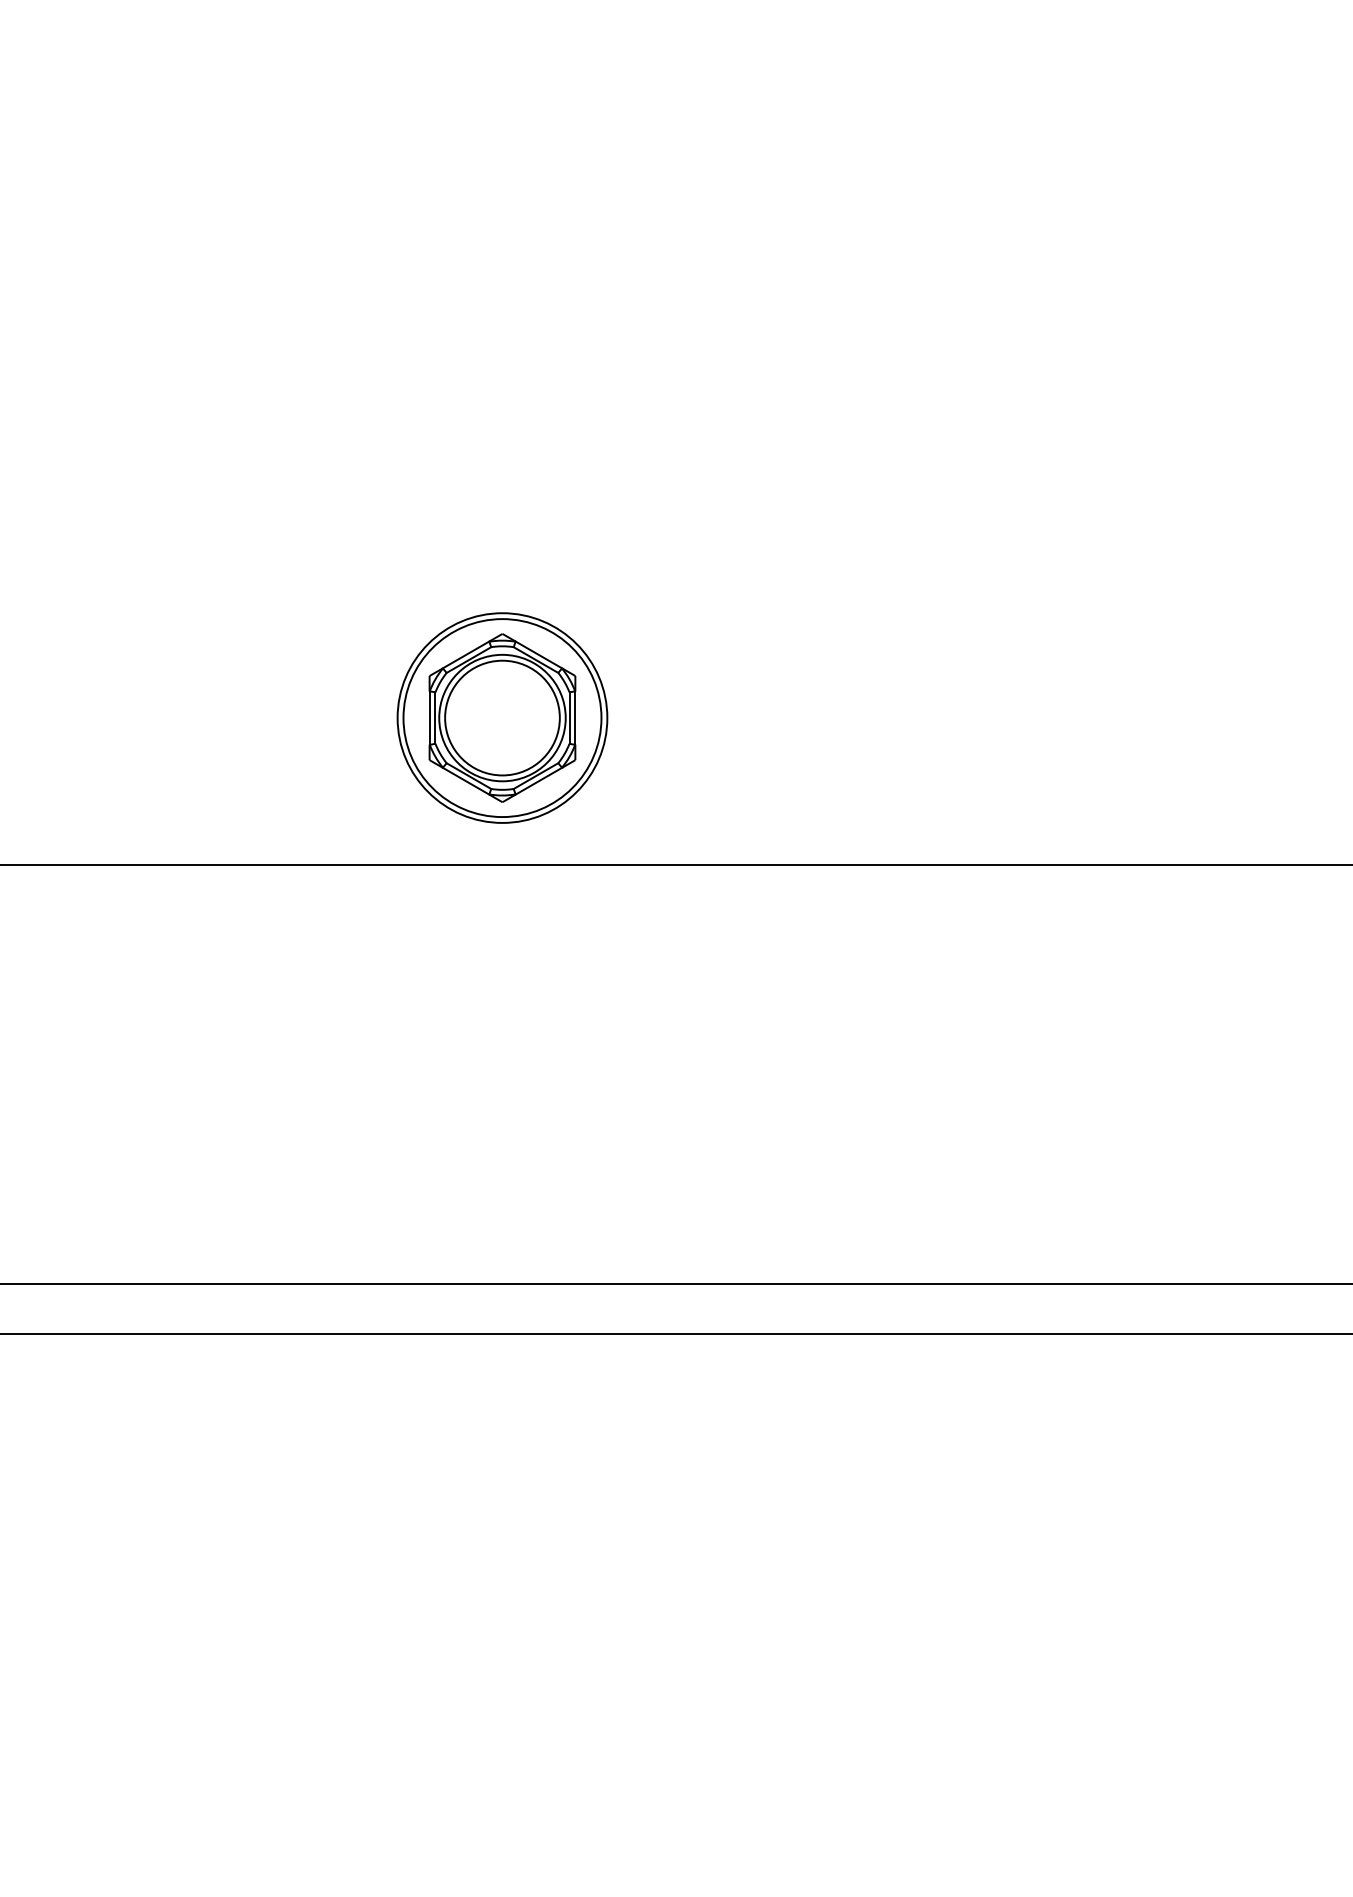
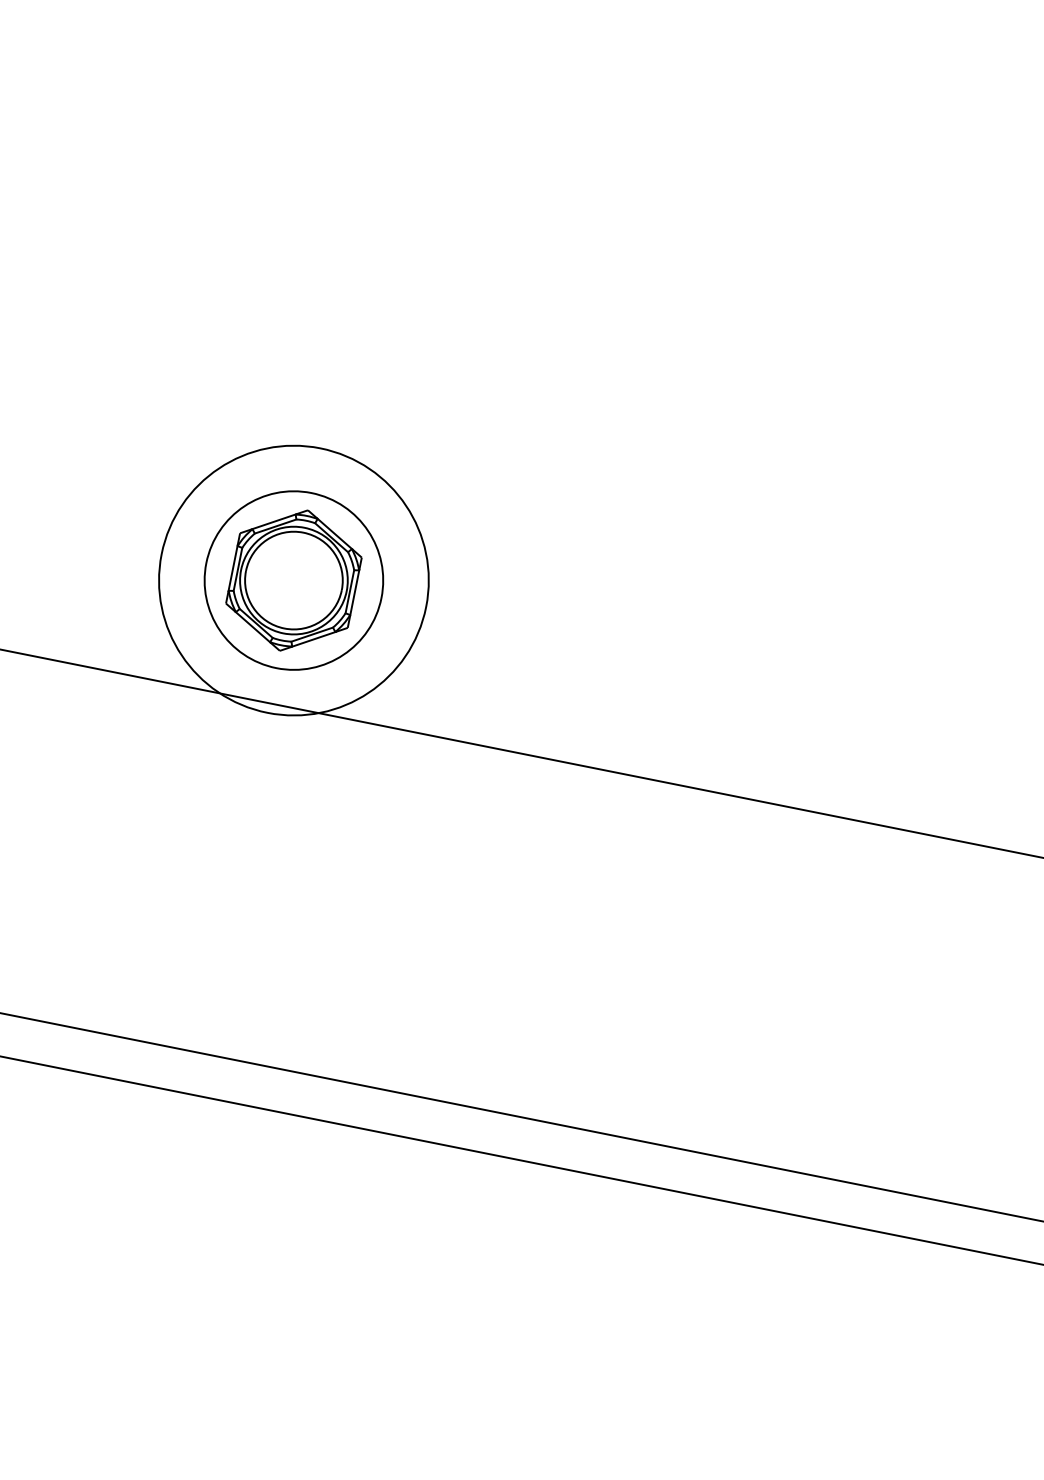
circle: (502, 718) -> (293, 580), size x1.6

